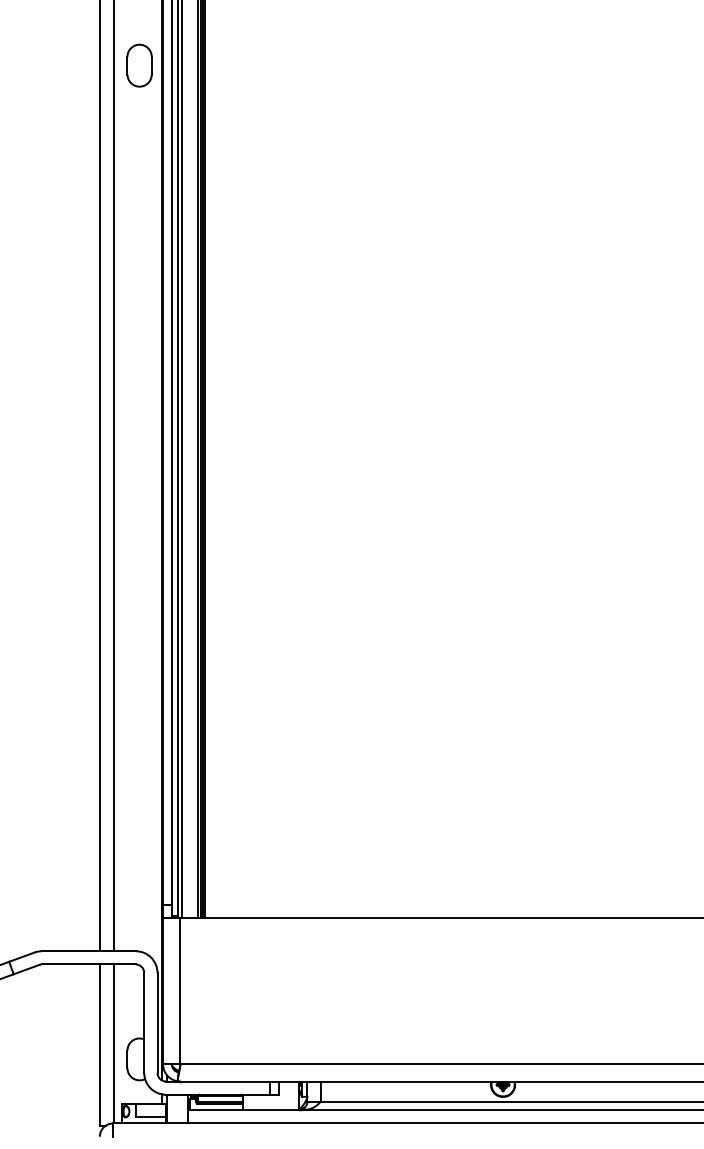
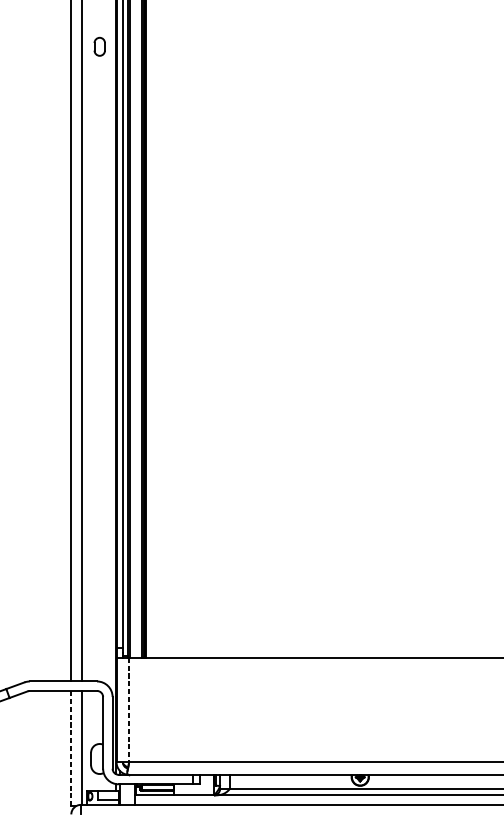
part: (139, 65) -> (99, 46), size x0.6
line: (180, 991) -> (129, 710), solid -> dashed
line: (99, 1045) -> (71, 749), solid -> dashed

